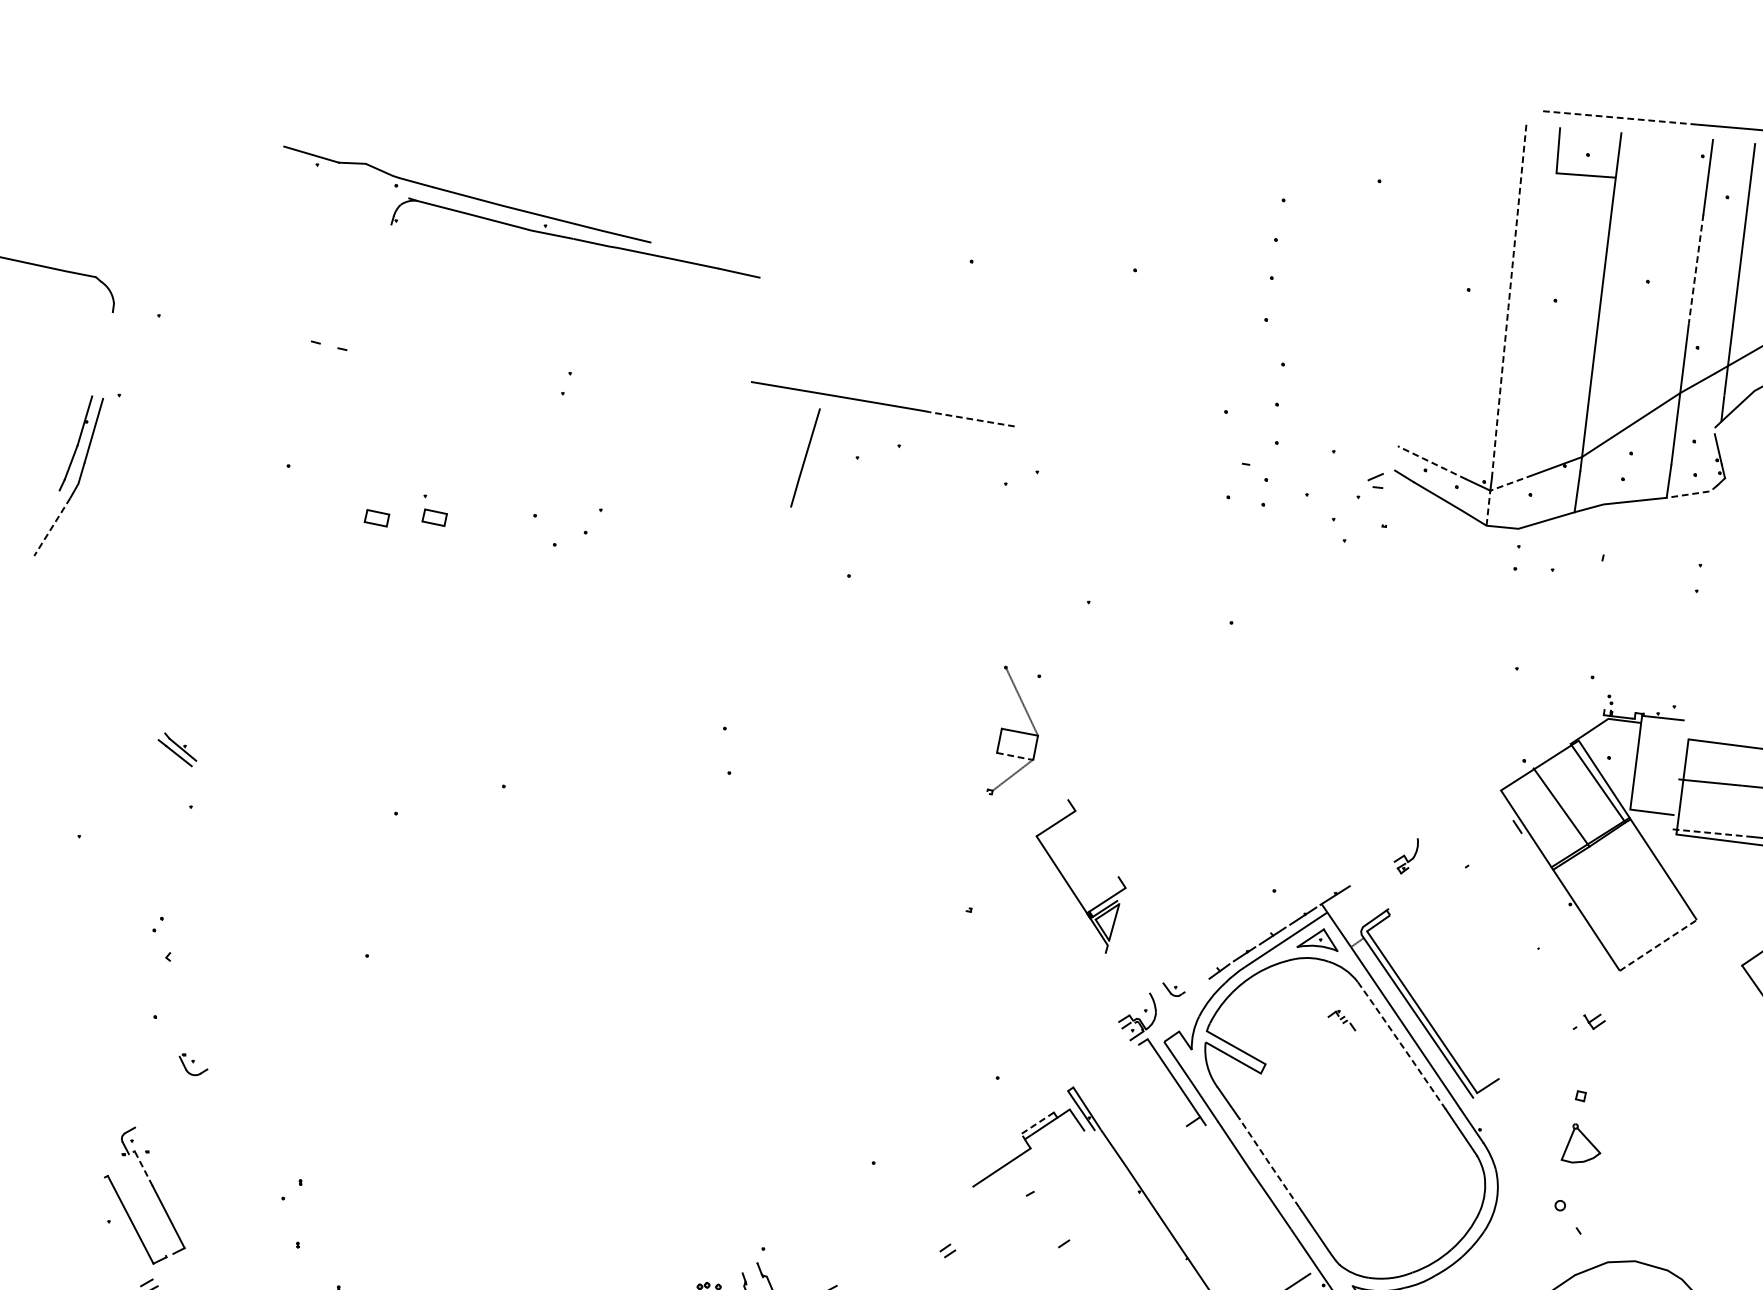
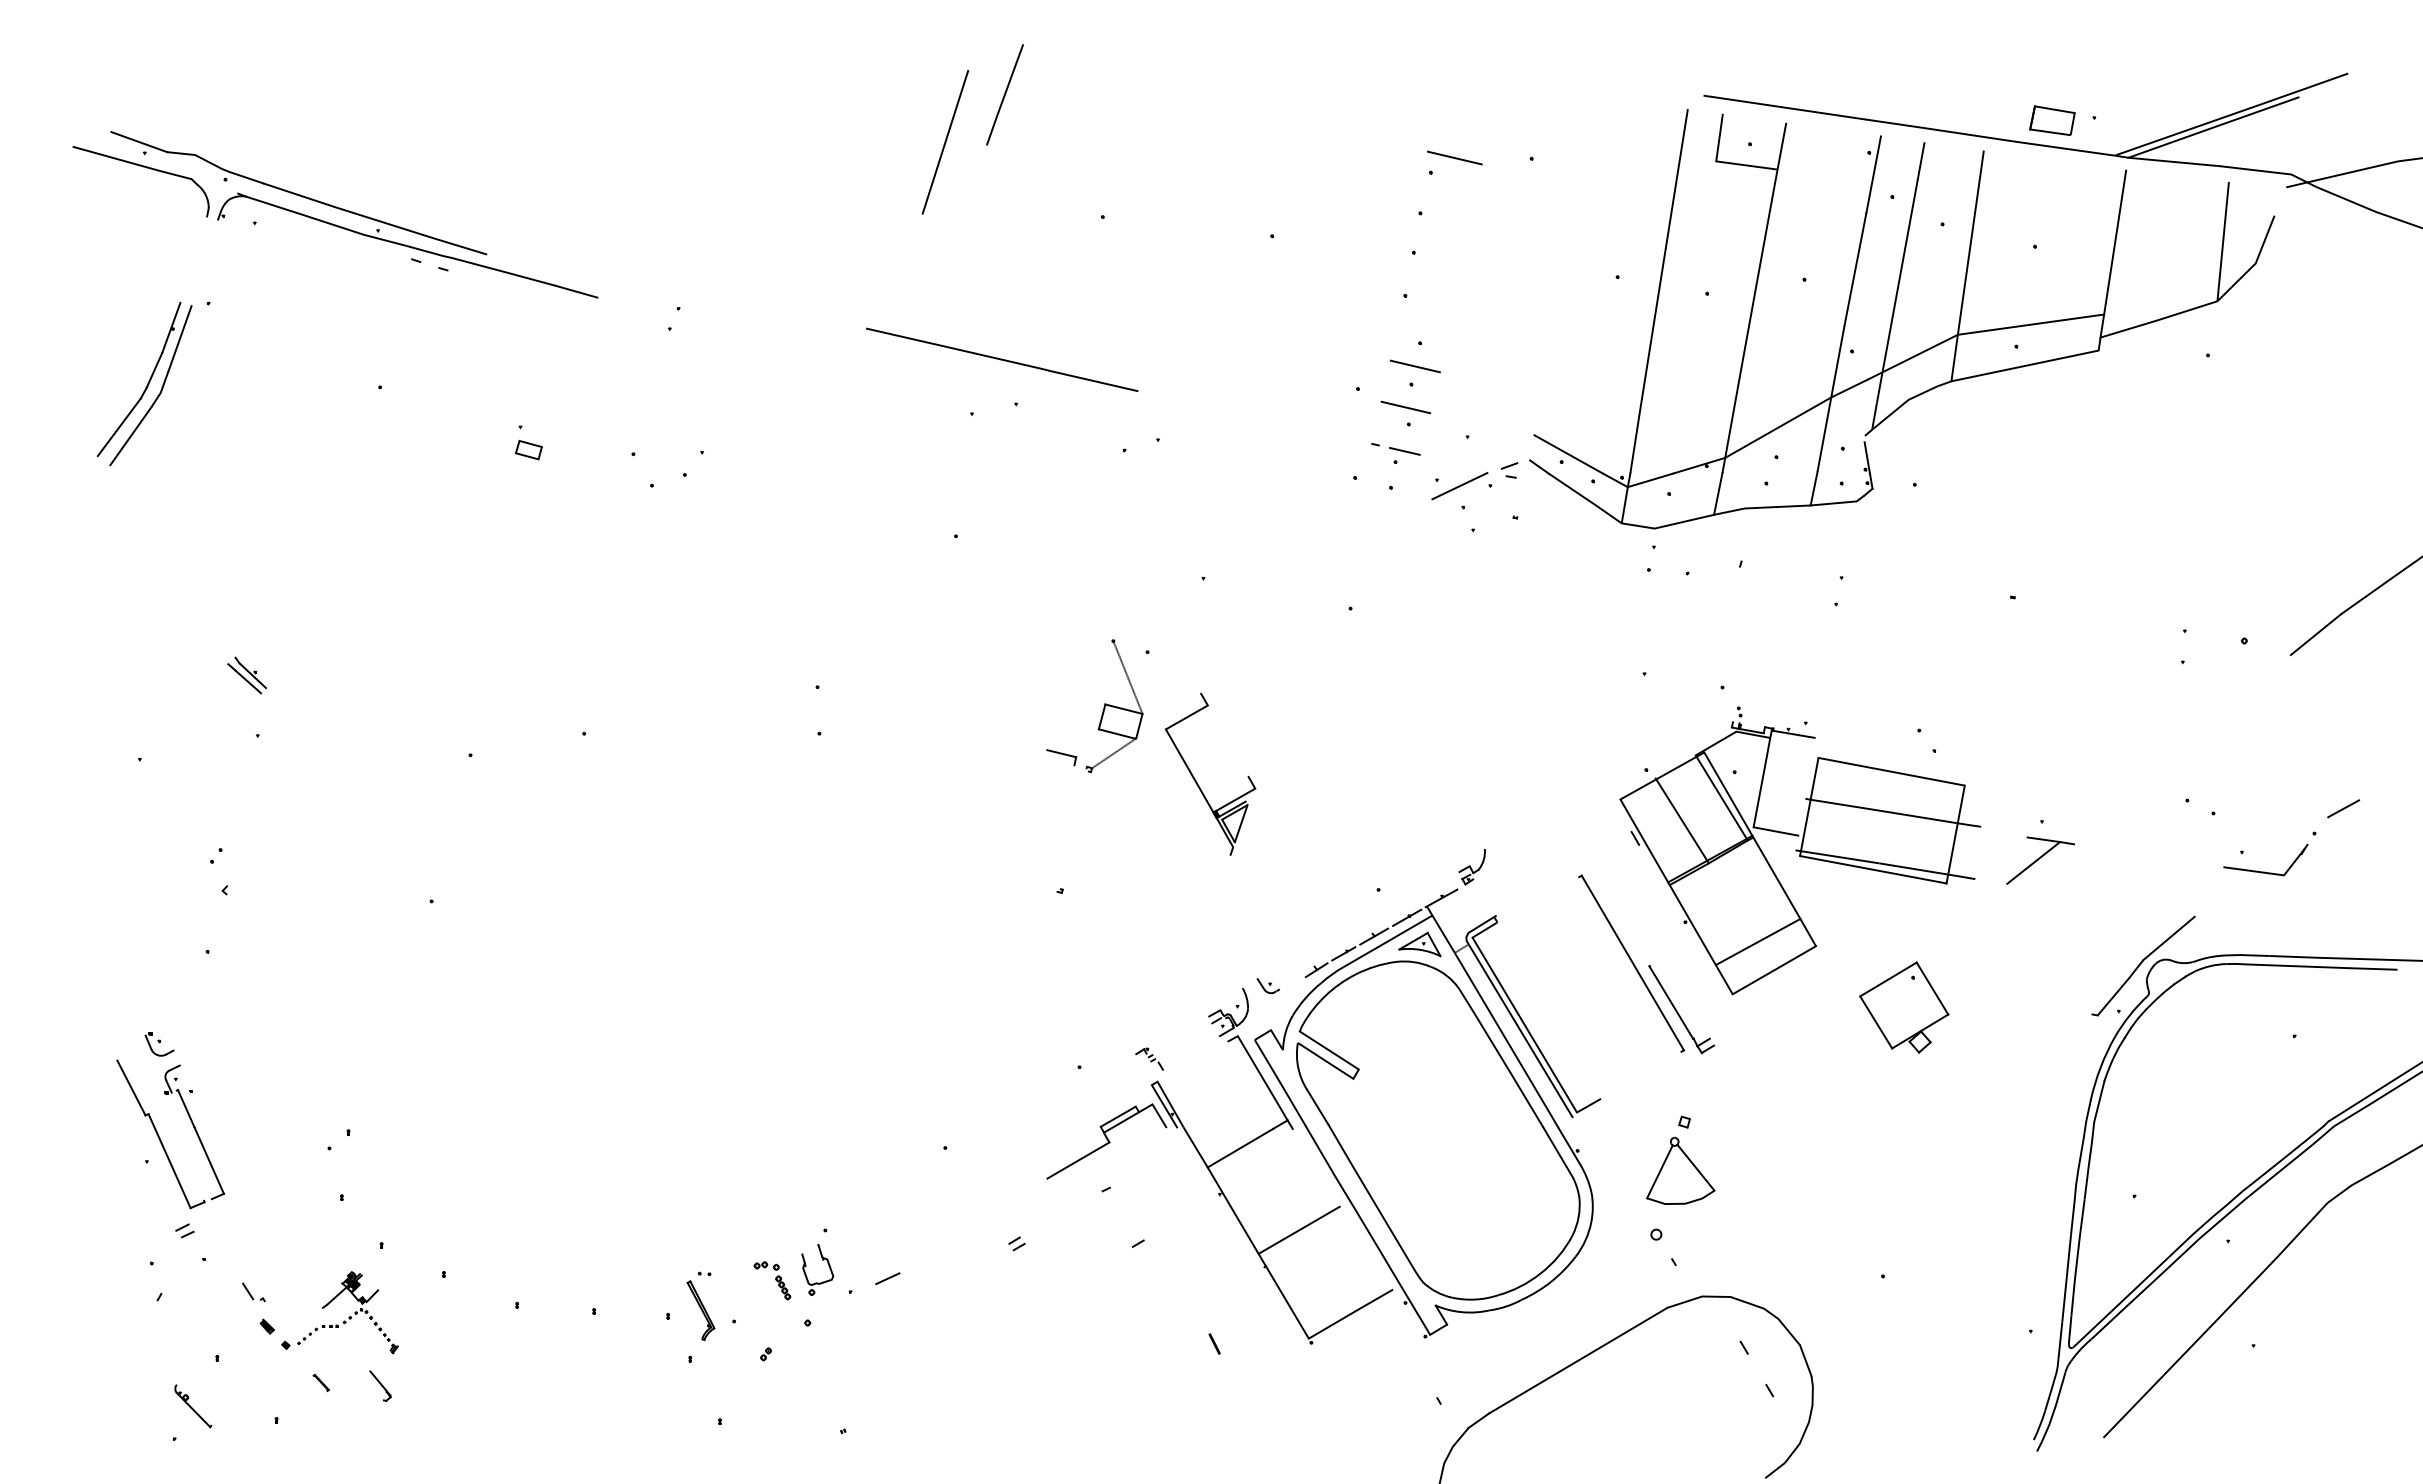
line: (1618, 117) -> (1784, 107), dashed -> solid
line: (1305, 184) -> (1454, 157), added
line: (816, 199) -> (945, 142), added
part: (521, 211) -> (354, 214), moved
line: (1696, 269) -> (1855, 269), dashed -> solid
line: (1508, 302) -> (1658, 292), dashed -> solid
line: (1278, 387) -> (1414, 366), added
line: (972, 419) -> (1093, 381), dashed -> solid
line: (1272, 426) -> (1405, 407), added
line: (804, 457) -> (1004, 94), moved
line: (1431, 462) -> (1568, 454), dashed -> solid
line: (1274, 469) -> (1404, 451), added
line: (1495, 488) -> (1633, 485), dashed -> solid
line: (1694, 493) -> (1839, 502), dashed -> solid
line: (1328, 499) -> (1459, 486), added
part: (376, 518) -> (468, 447), removed
line: (39, 519) -> (118, 427), added
line: (51, 527) -> (130, 436), dashed -> solid
line: (1015, 756) -> (1117, 734), dashed -> solid
part: (962, 782) -> (1061, 757), added
line: (1711, 832) -> (1836, 856), dashed -> solid
part: (1405, 856) -> (1471, 867), moved
part: (1068, 883) -> (1196, 780), moved
line: (1640, 918) -> (1757, 941), added
line: (1658, 945) -> (1774, 970), dashed -> solid
line: (1521, 946) -> (1632, 962), added
line: (1561, 982) -> (1671, 1002), added
part: (1341, 1020) -> (1149, 1058), moved
line: (1401, 1045) -> (1501, 1058), dashed -> solid
part: (193, 1064) -> (159, 1044), moved
line: (1036, 1124) -> (1116, 1117), dashed -> solid
part: (1579, 1142) -> (1680, 1170), size x1.67
line: (1156, 1145) -> (1240, 1147), added
line: (89, 1151) -> (131, 1087), added
line: (1268, 1162) -> (1355, 1171), dashed -> solid
line: (143, 1168) -> (186, 1108), dashed -> solid
line: (1216, 1221) -> (1298, 1229), added

